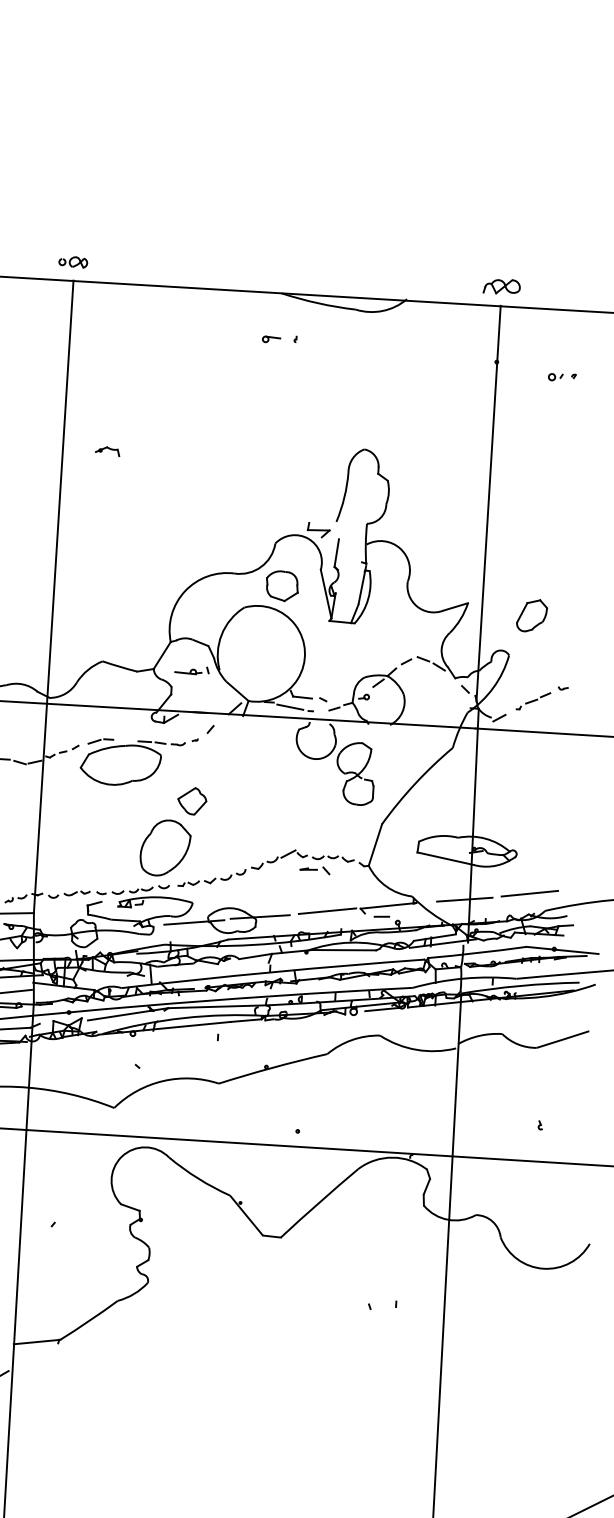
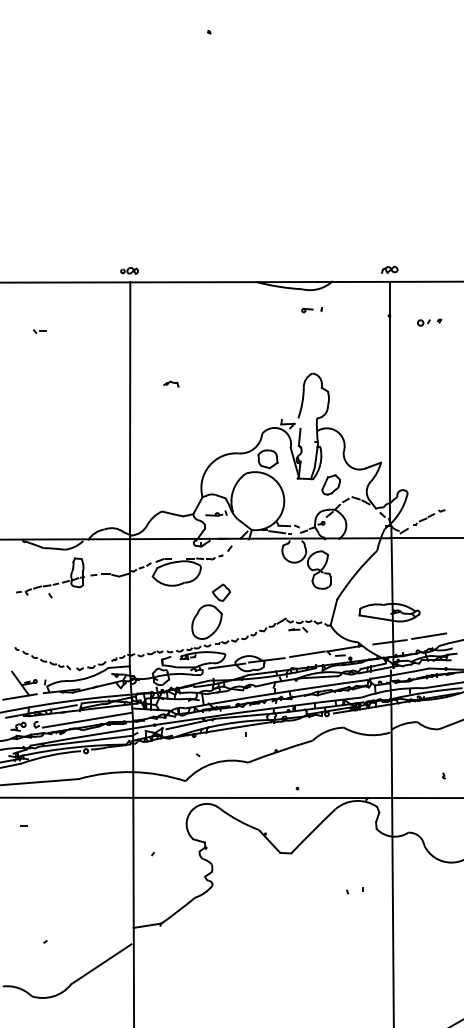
part: (501, 285) -> (389, 269), size x0.71
part: (278, 340) -> (311, 310), moved
part: (562, 377) -> (429, 322), size x1.43
part: (108, 450) -> (171, 383), moved
part: (530, 614) -> (330, 484), moved

